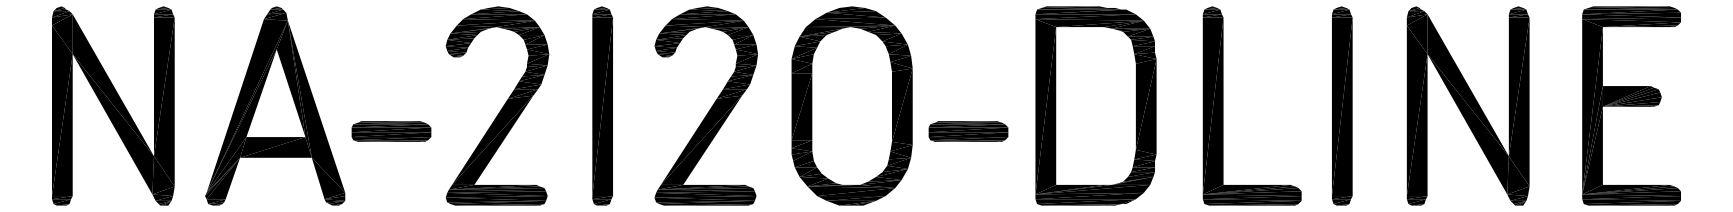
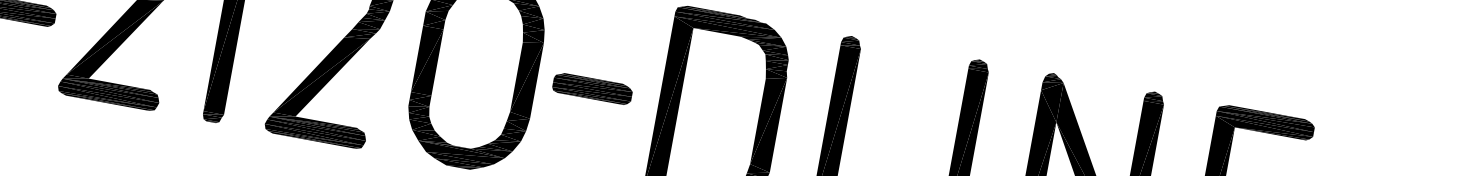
part: (968, 131) -> (592, 88), moved

